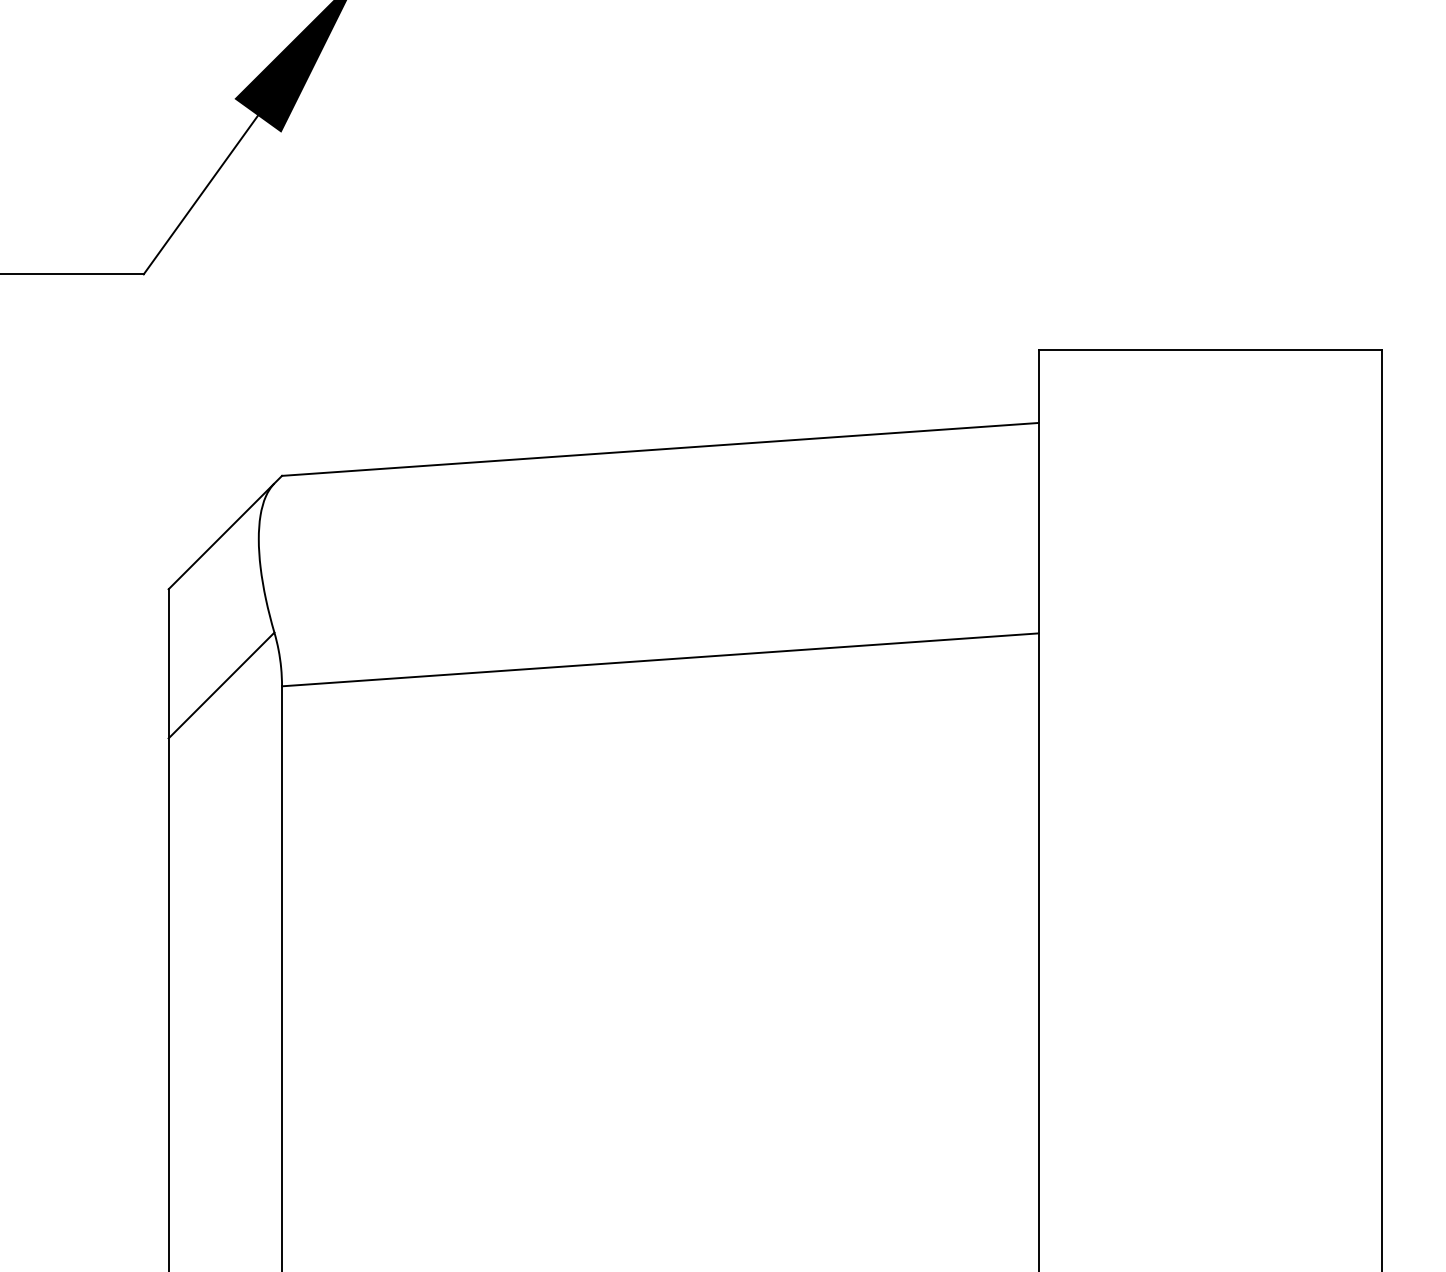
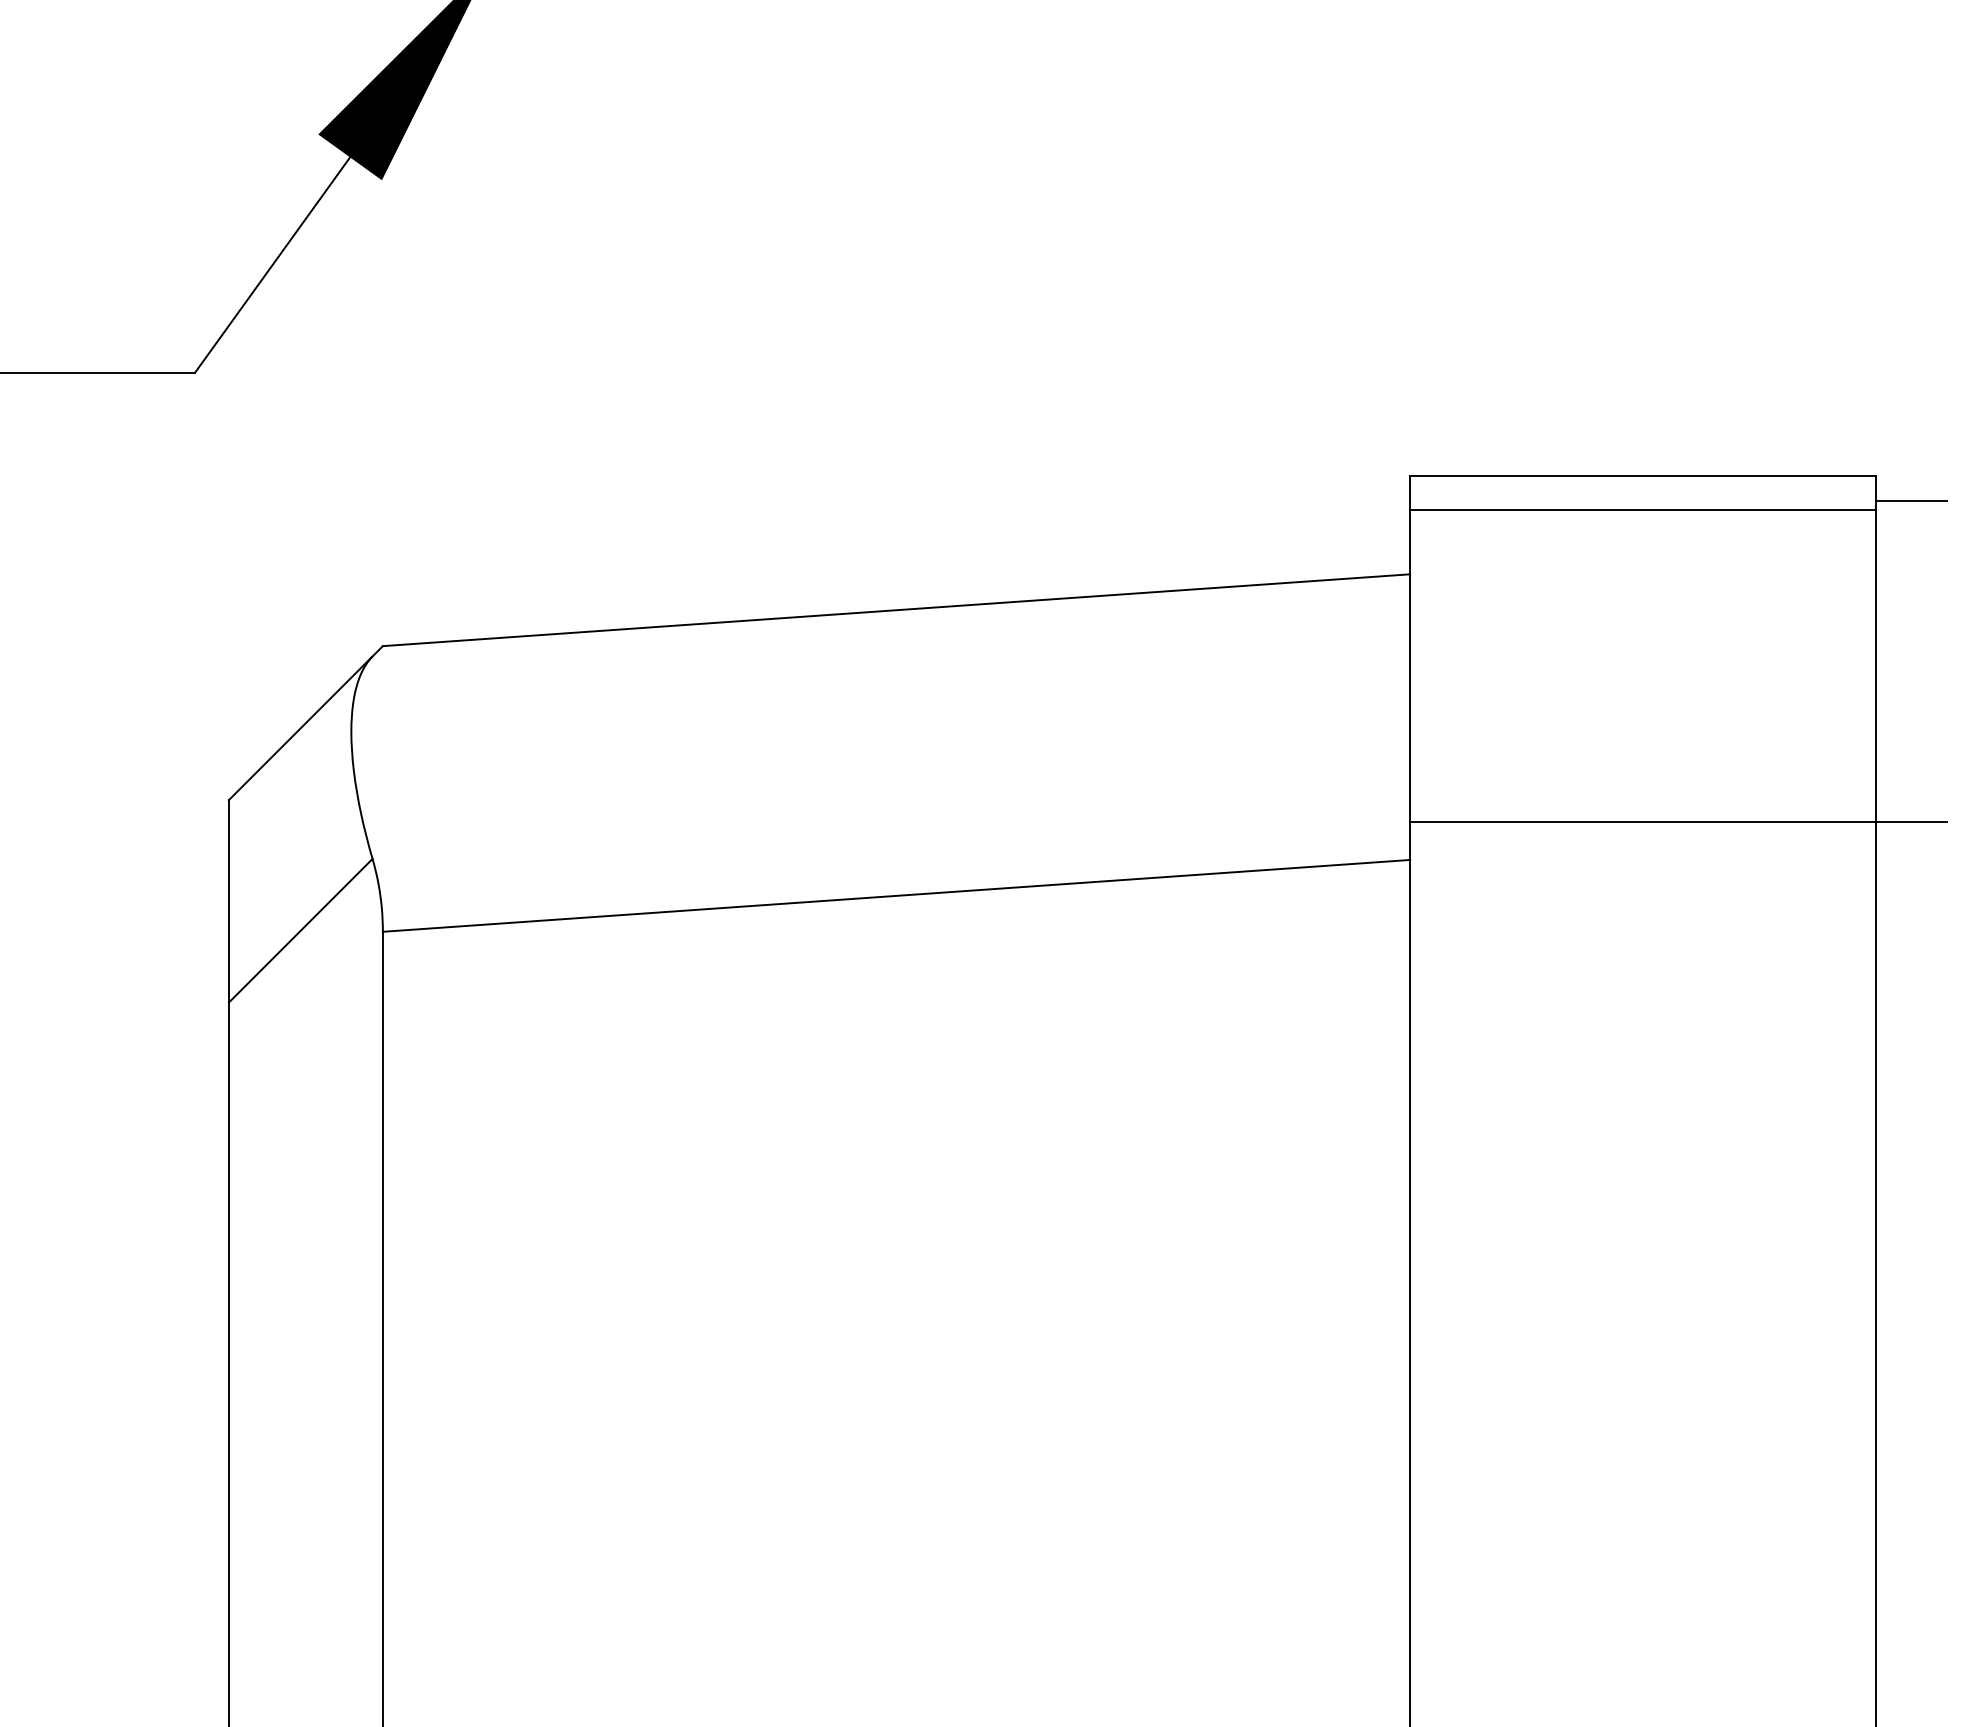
line: (1407, 368) -> (1910, 500), added
line: (1209, 375) -> (1641, 509), added
line: (1236, 605) -> (1678, 822), added

